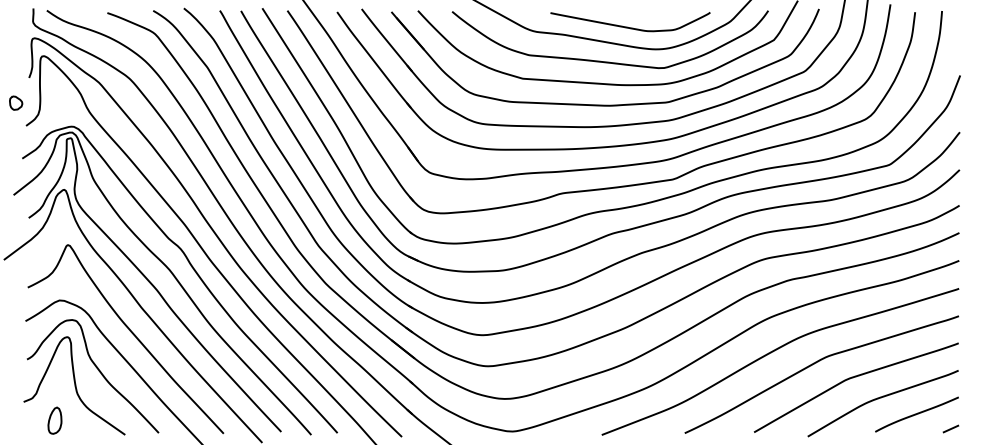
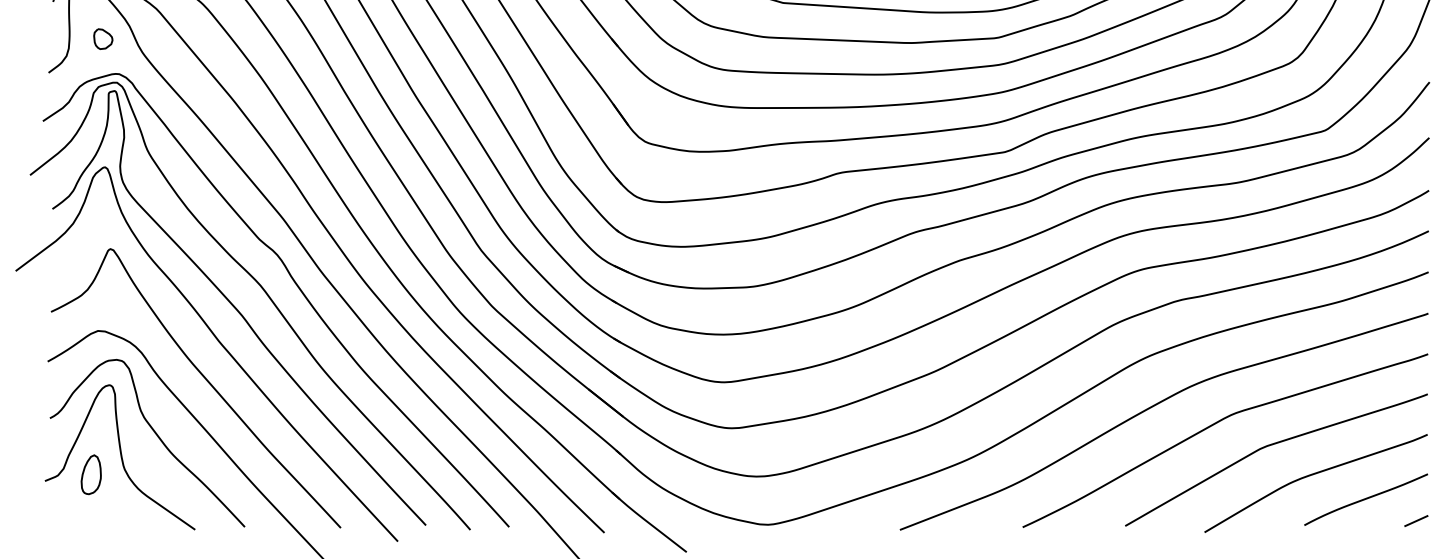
part: (16, 102) -> (103, 38), moved
part: (54, 420) -> (90, 474), moved

